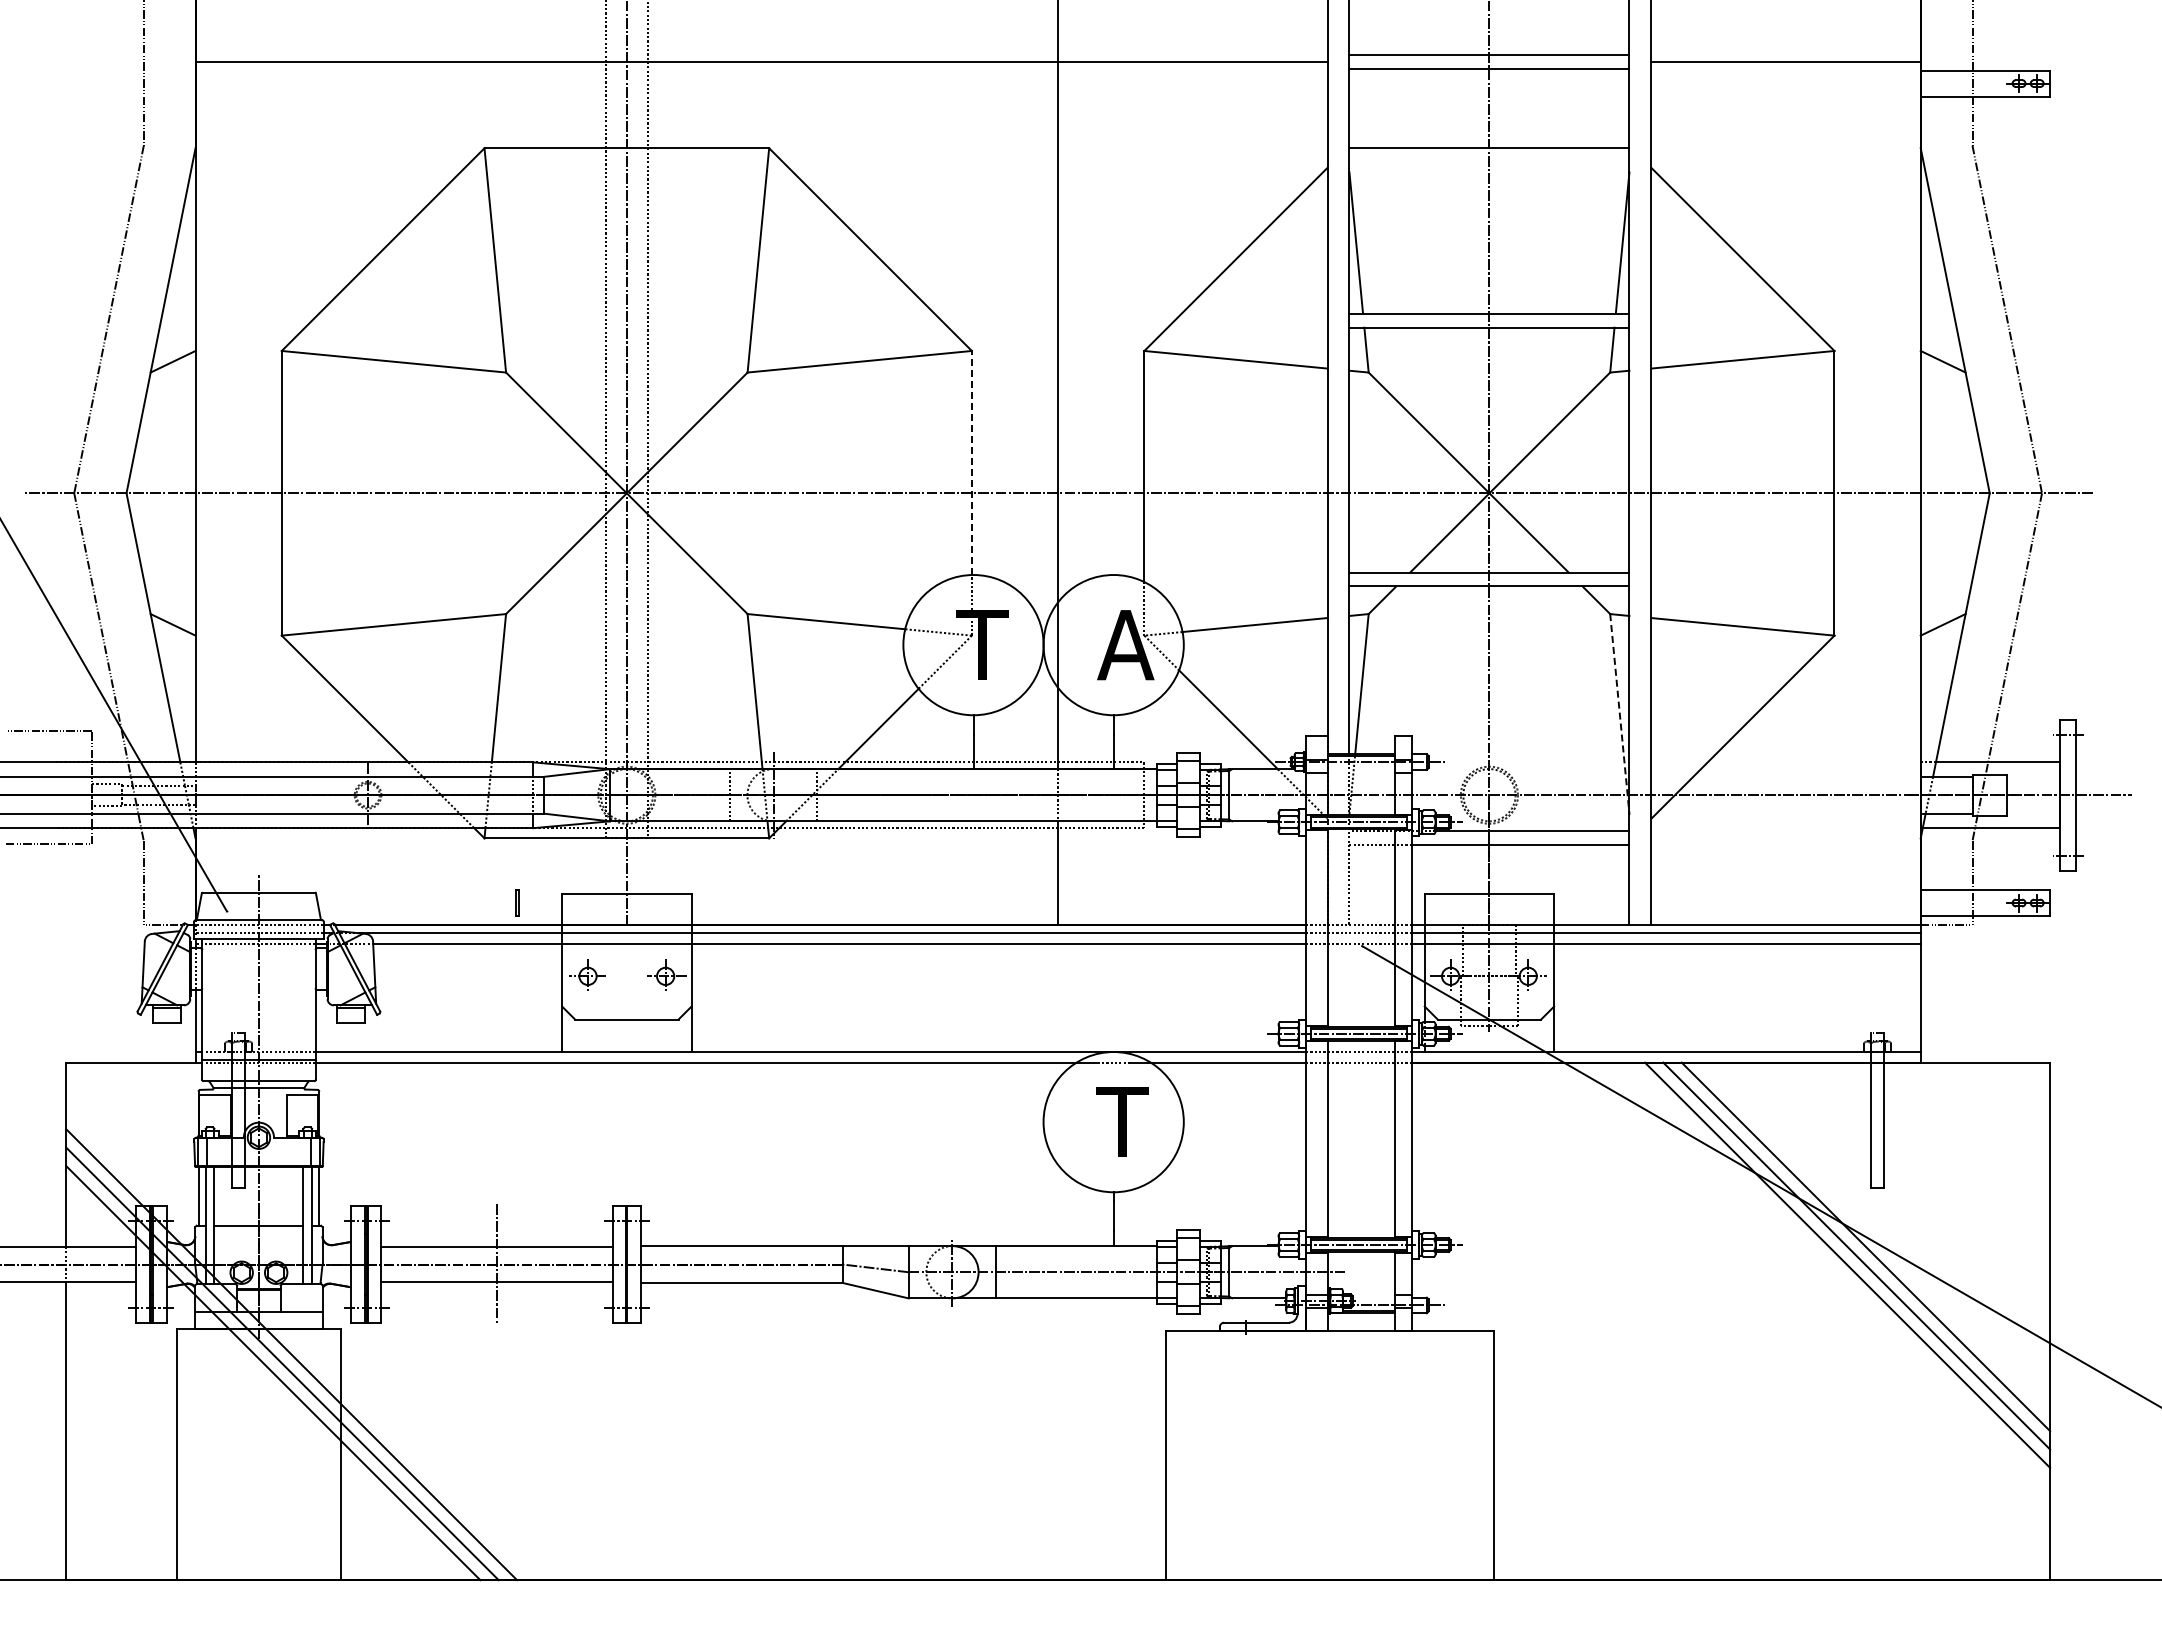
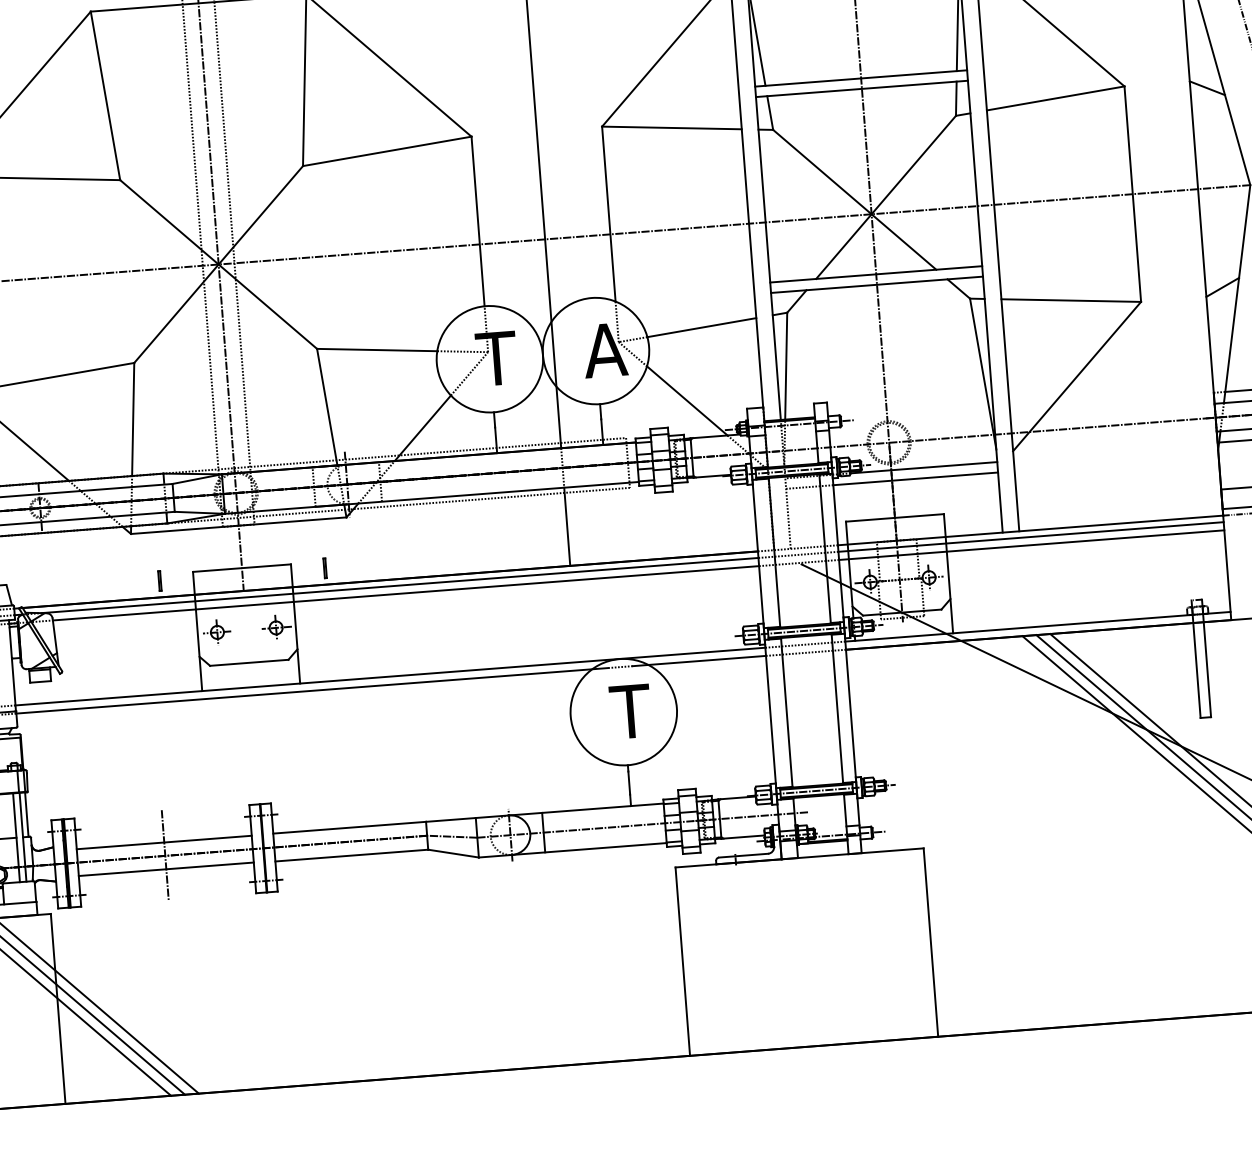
line: (971, 462) -> (477, 221), dashed -> solid
line: (1619, 714) -> (982, 374), dashed -> solid
line: (735, 902) -> (324, 567), added

